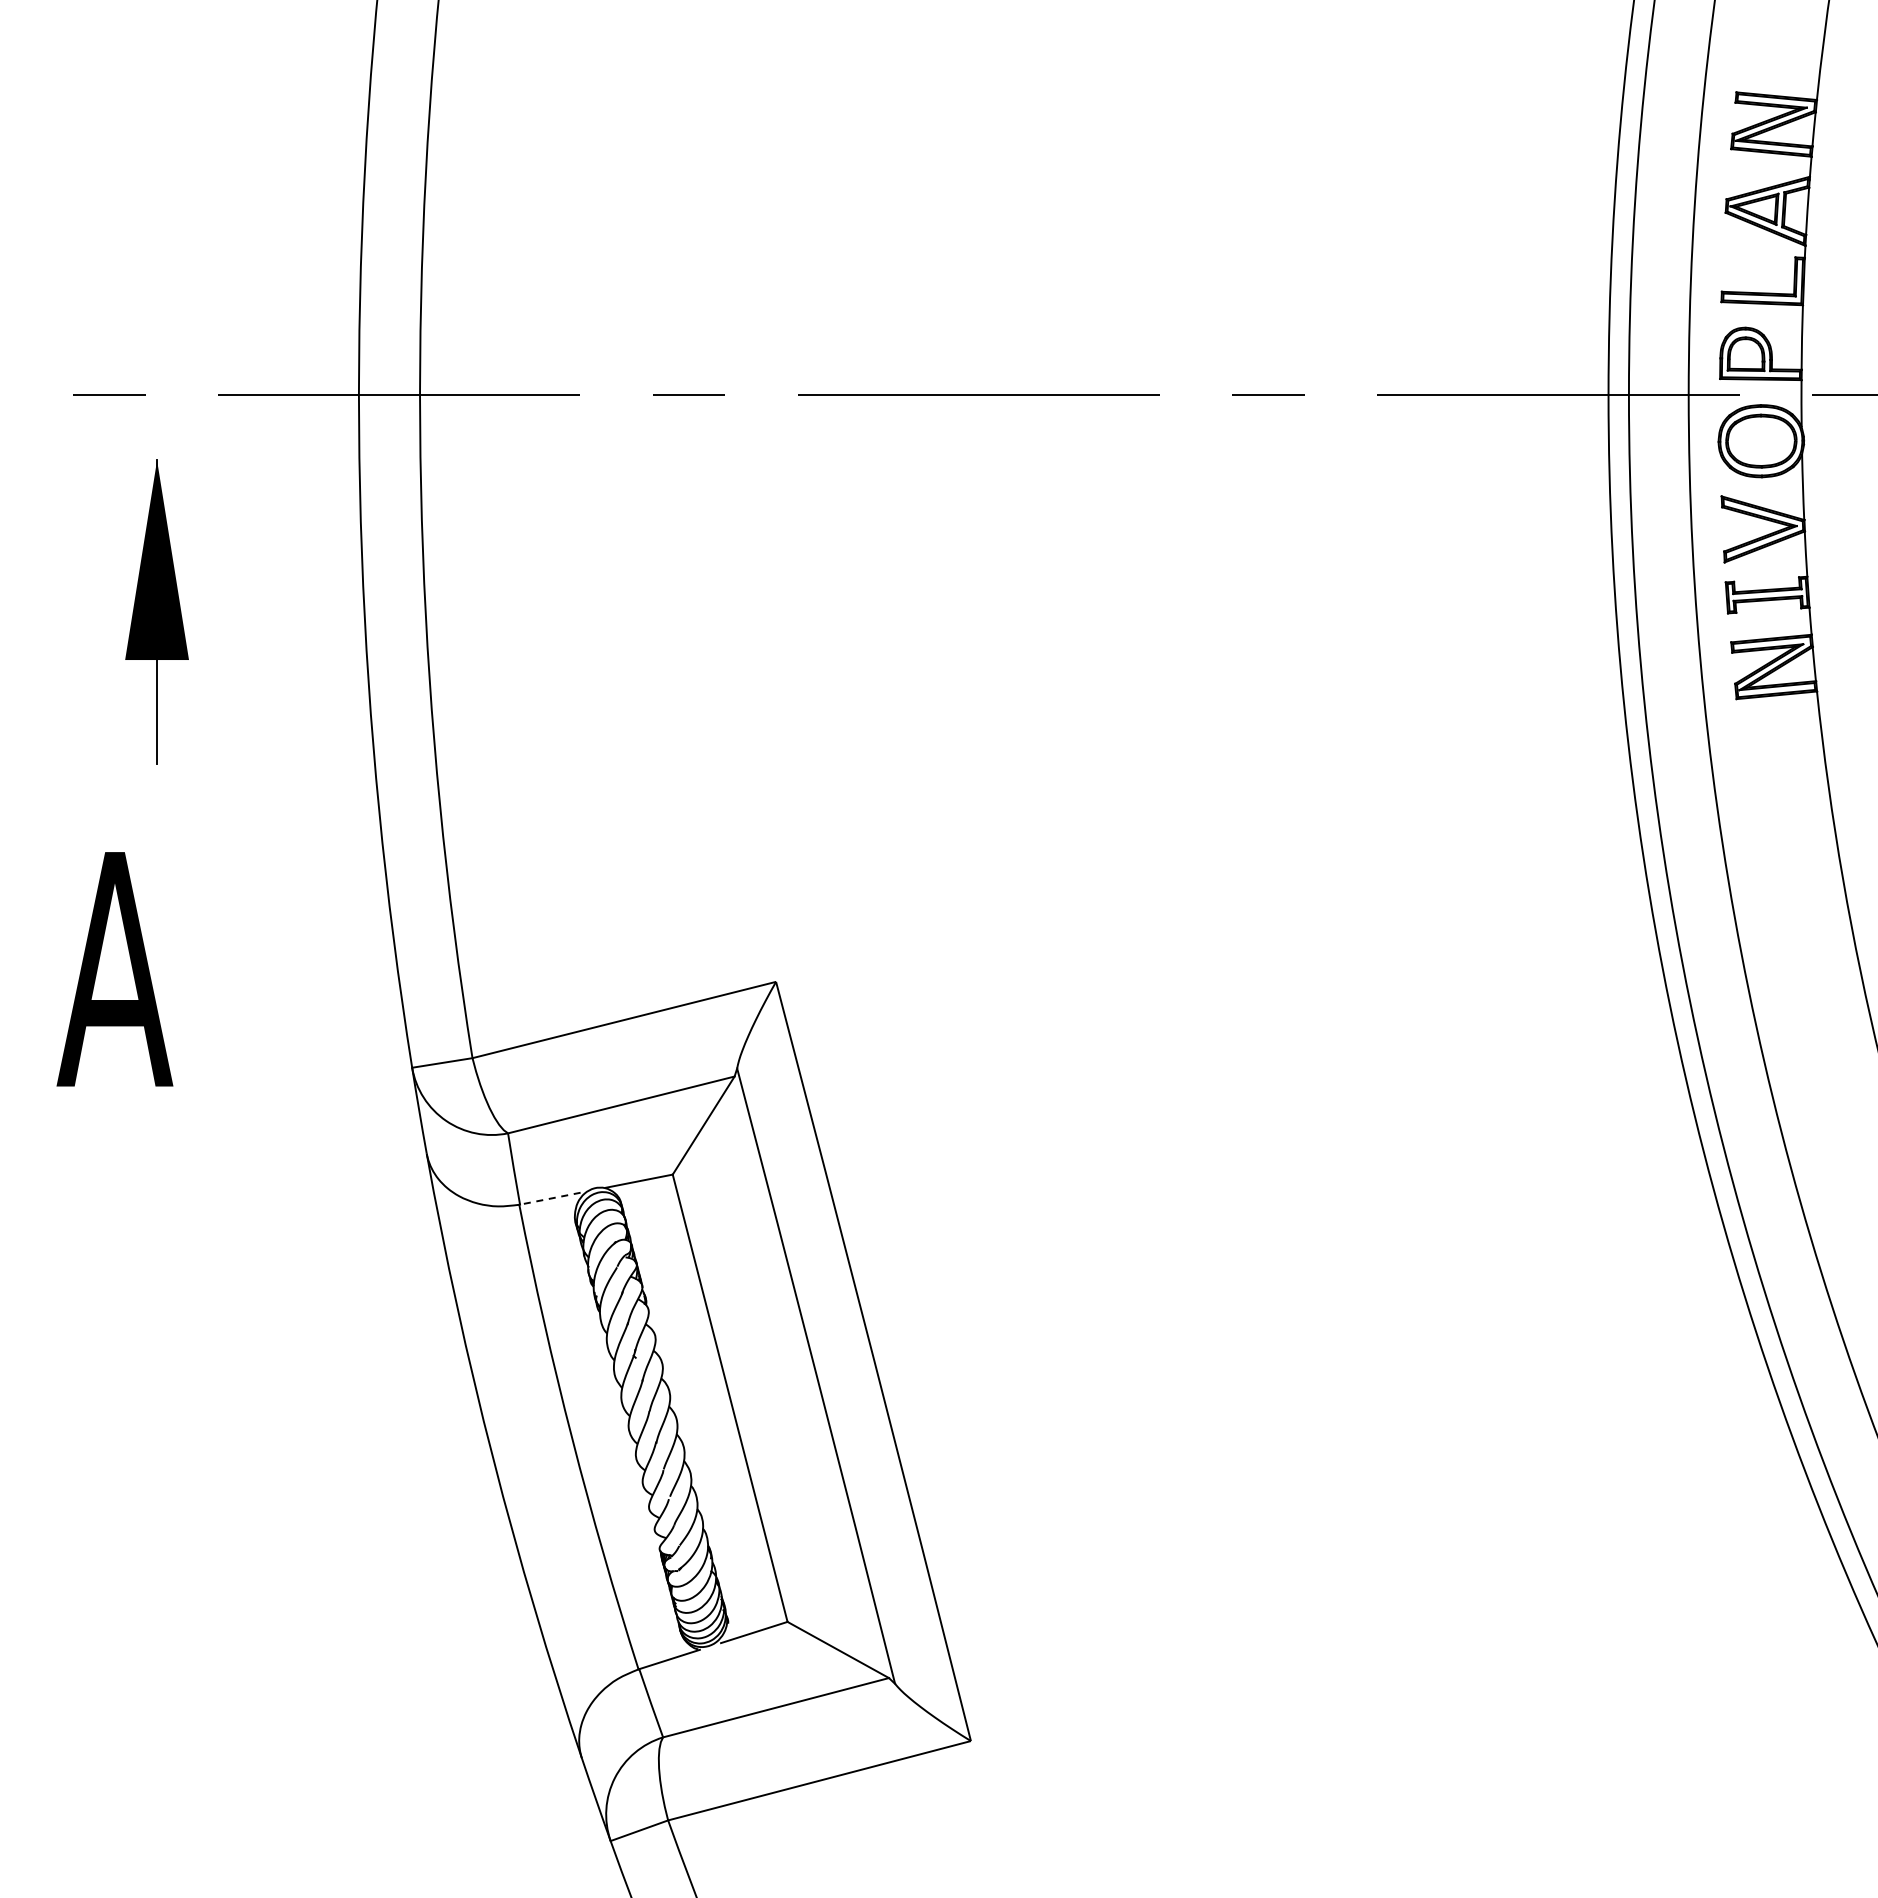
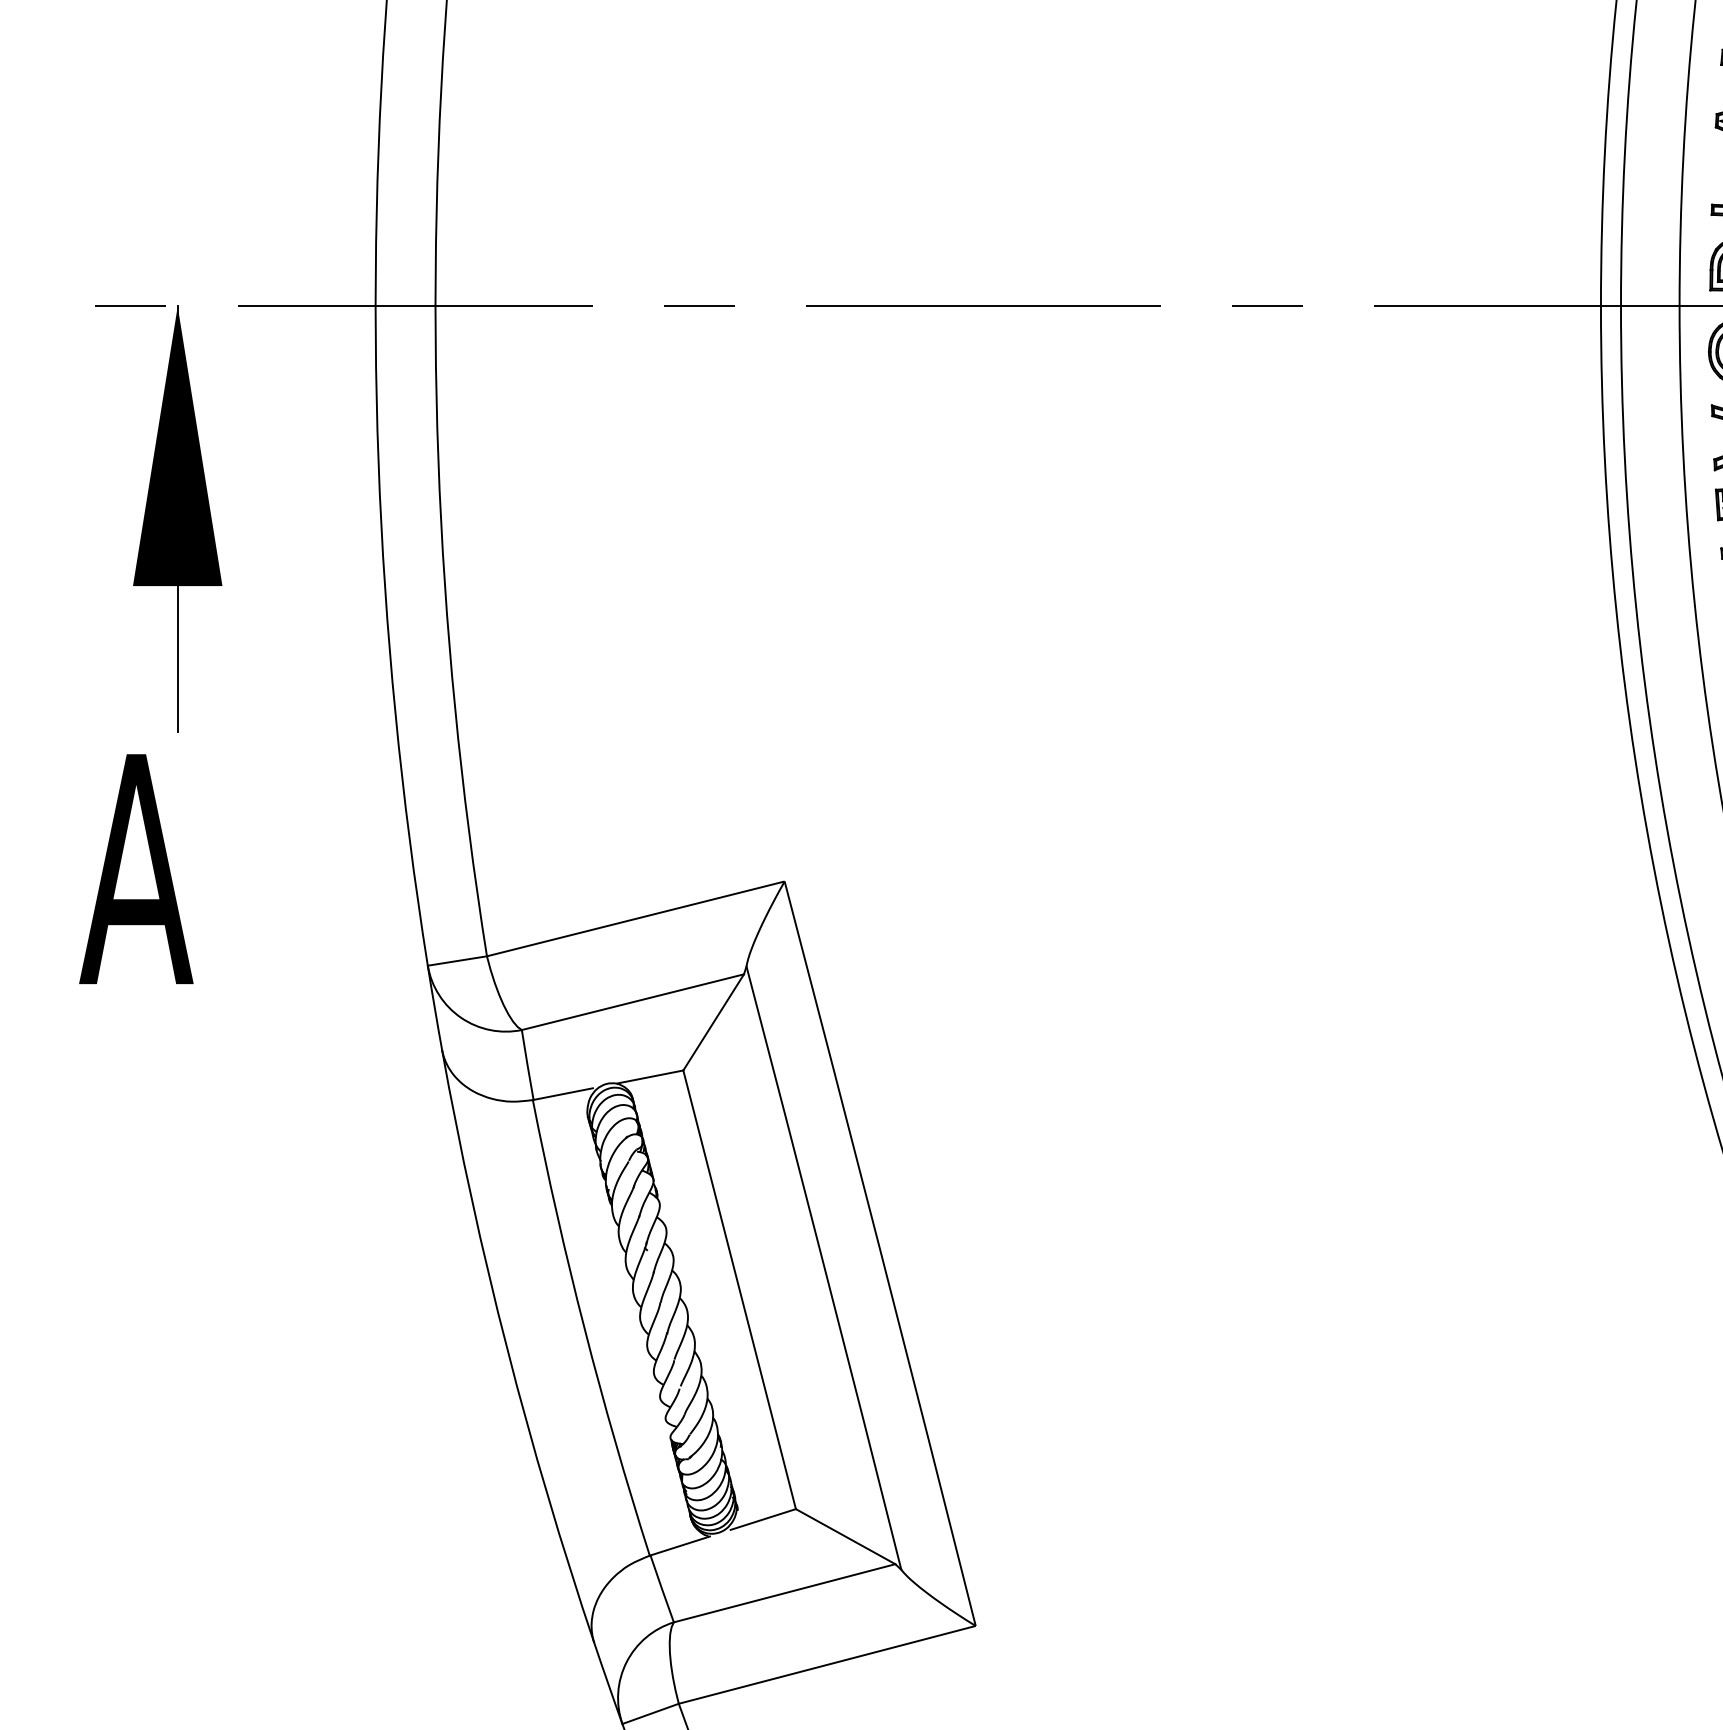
part: (156, 611) -> (177, 518), size x1.43
line: (550, 1198) -> (563, 1093), dashed -> solid

